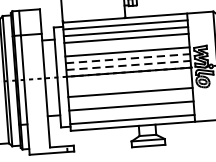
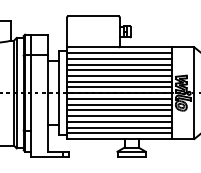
line: (126, 45) -> (119, 70), added
line: (127, 58) -> (119, 81), dashed -> solid
line: (128, 65) -> (119, 87), dashed -> solid
line: (129, 78) -> (119, 98), added
line: (129, 85) -> (119, 104), added
line: (130, 99) -> (119, 116), added
line: (131, 112) -> (119, 127), added

